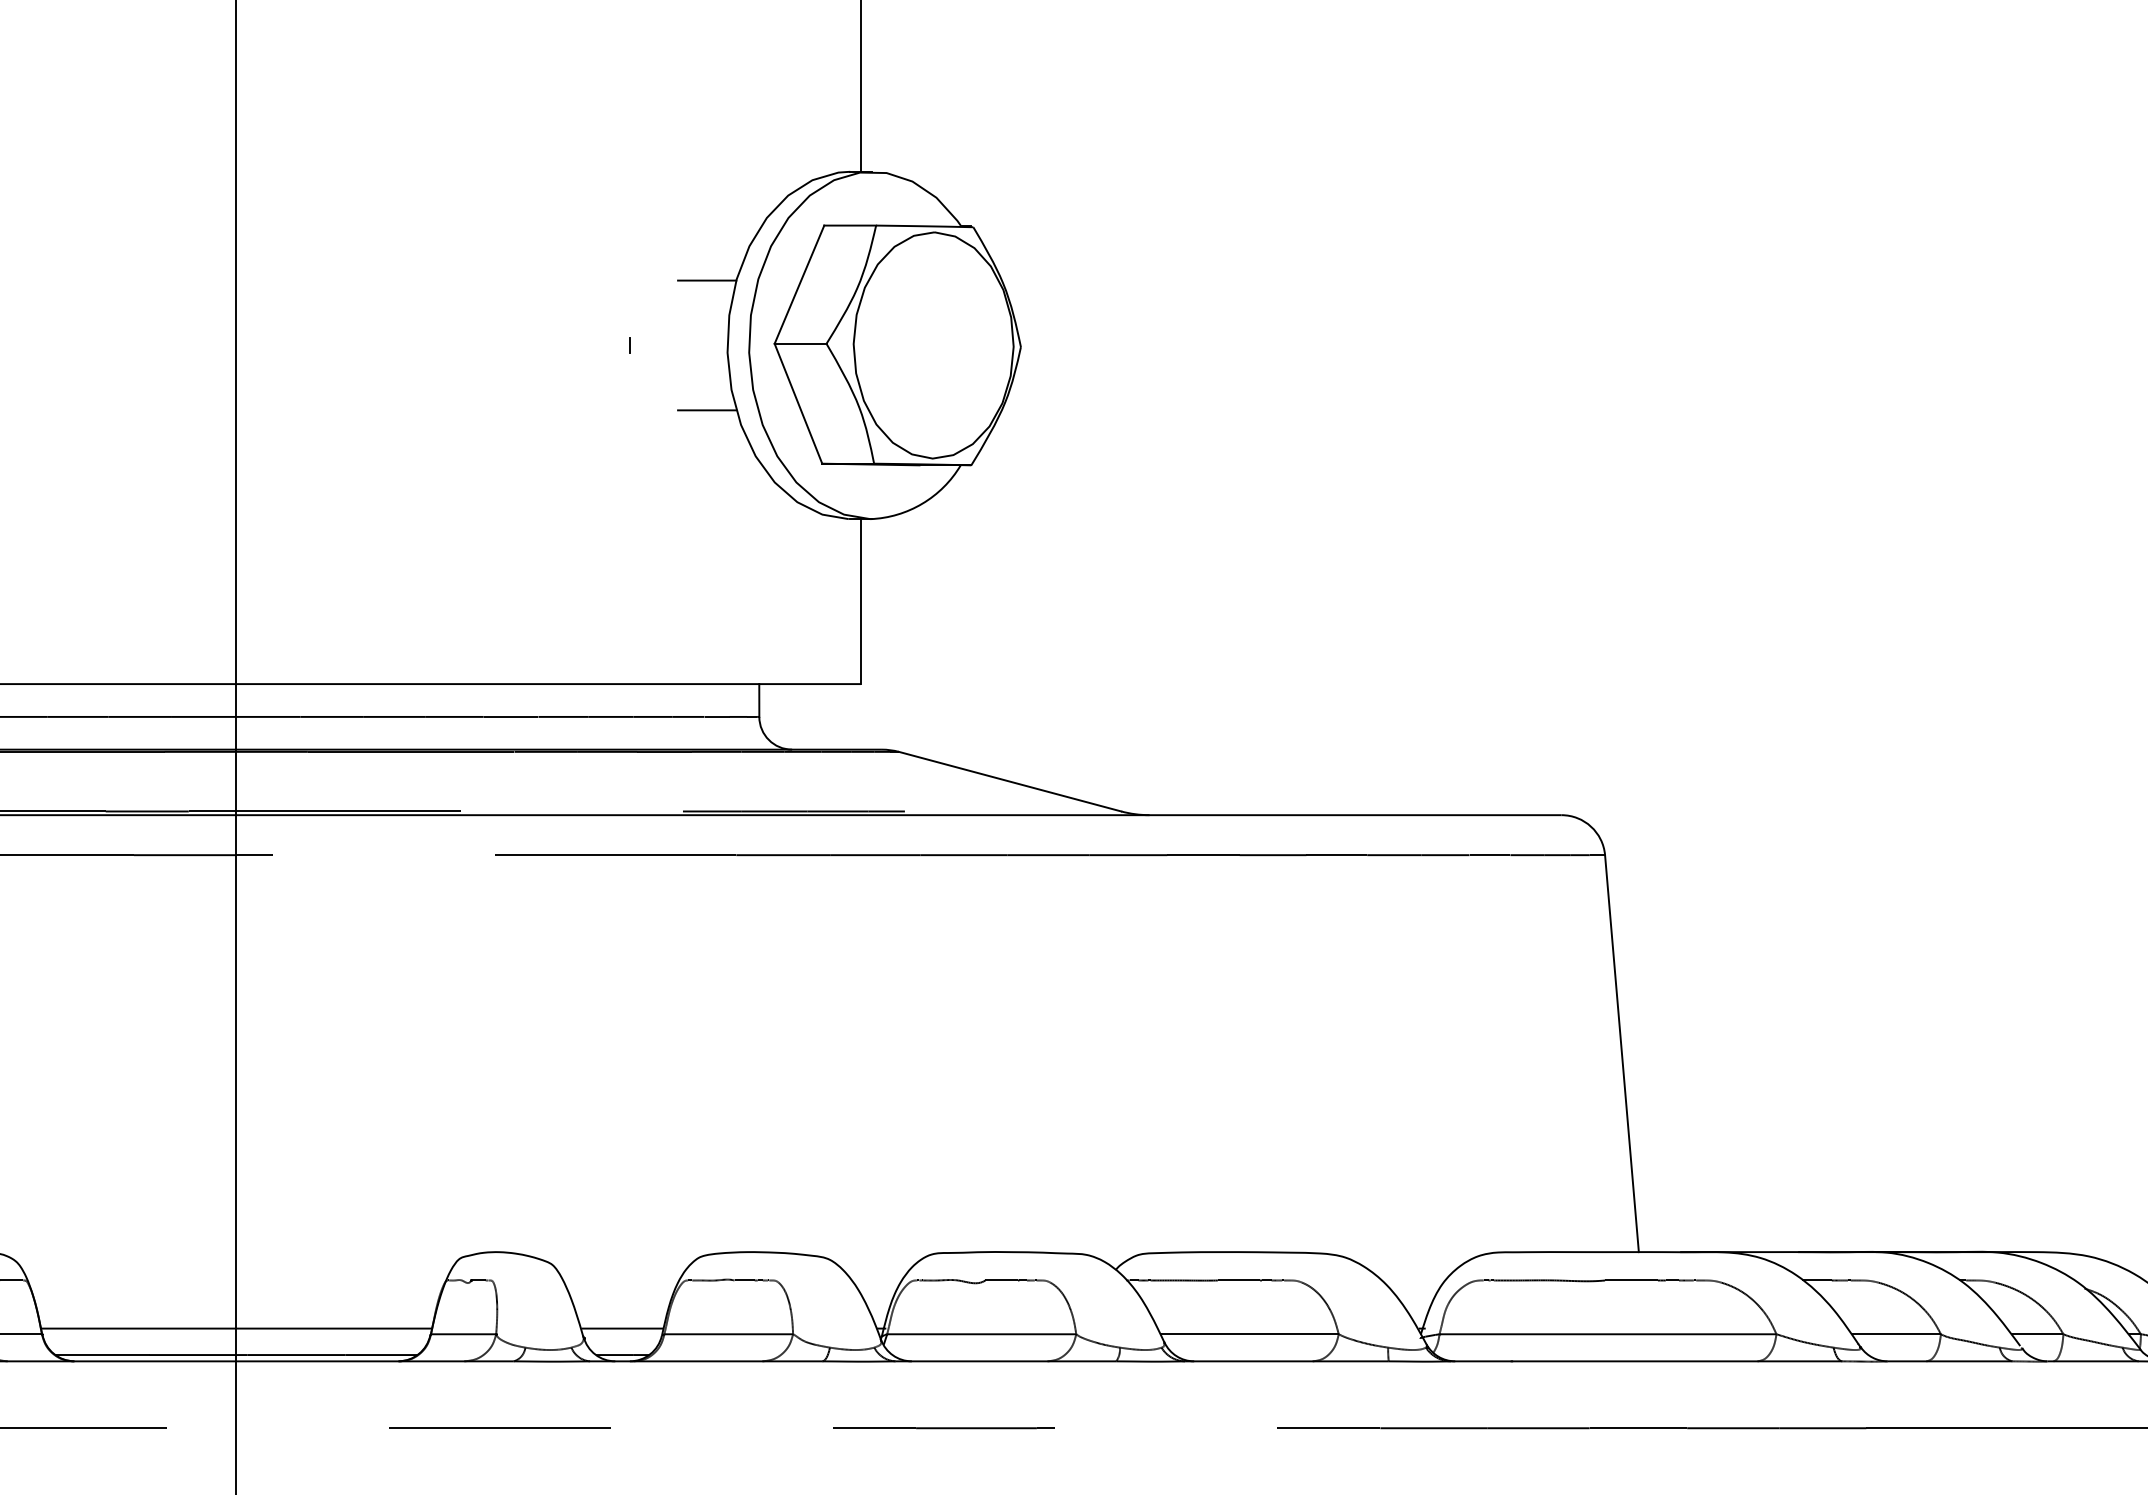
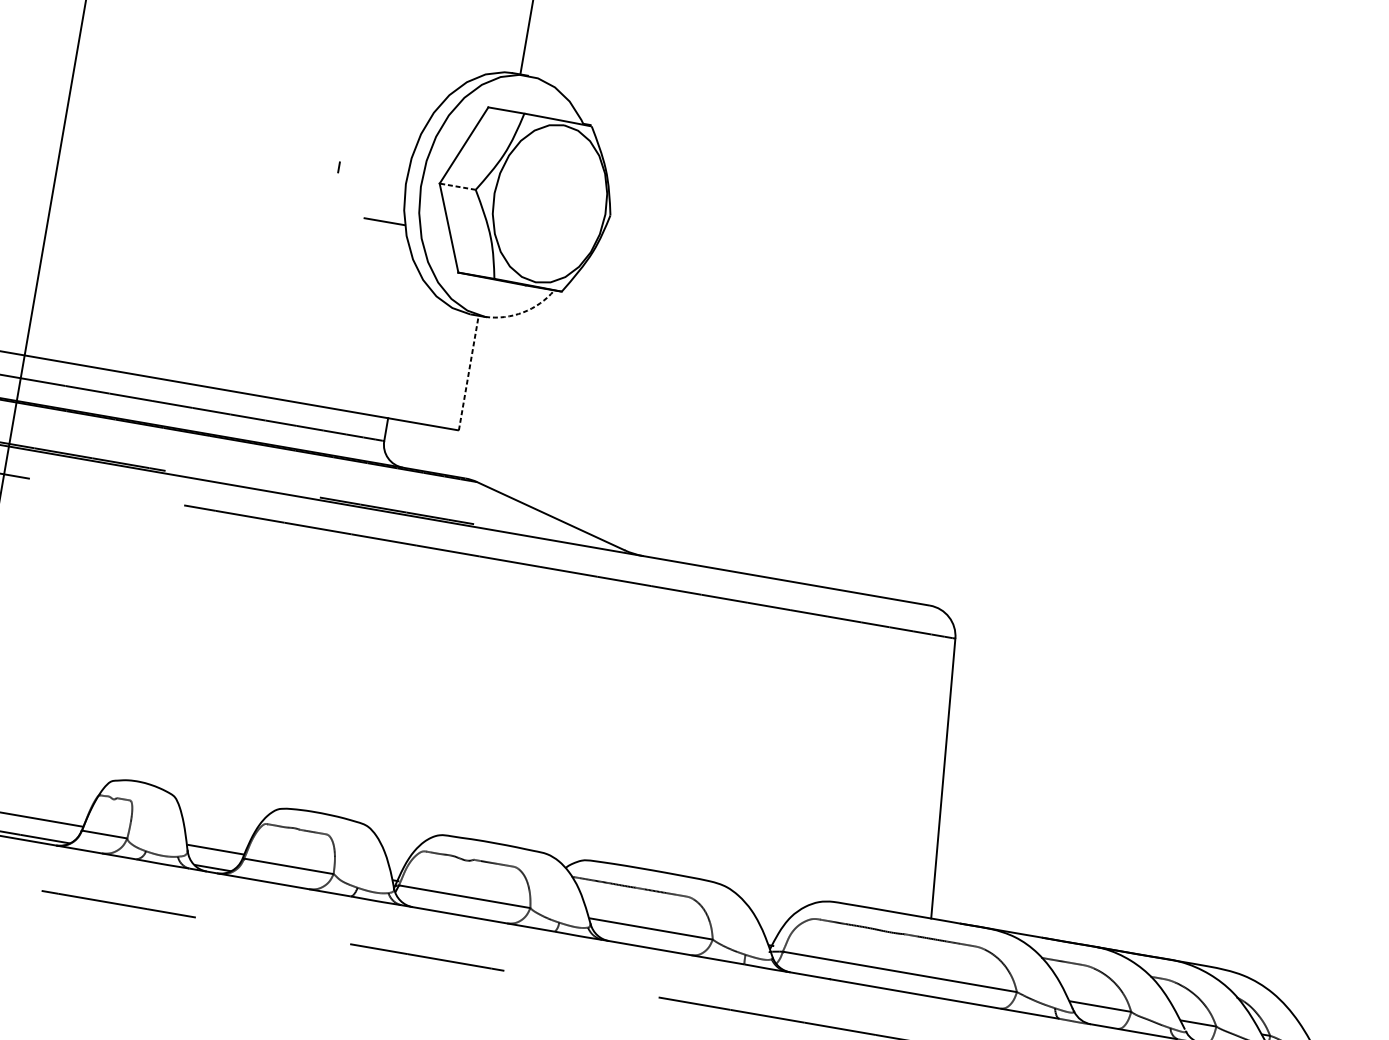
line: (707, 280) -> (400, 131), removed
line: (800, 343) -> (457, 186), solid -> dashed
arc: (922, 503) -> (523, 312), solid -> dashed
line: (861, 601) -> (469, 373), solid -> dashed

